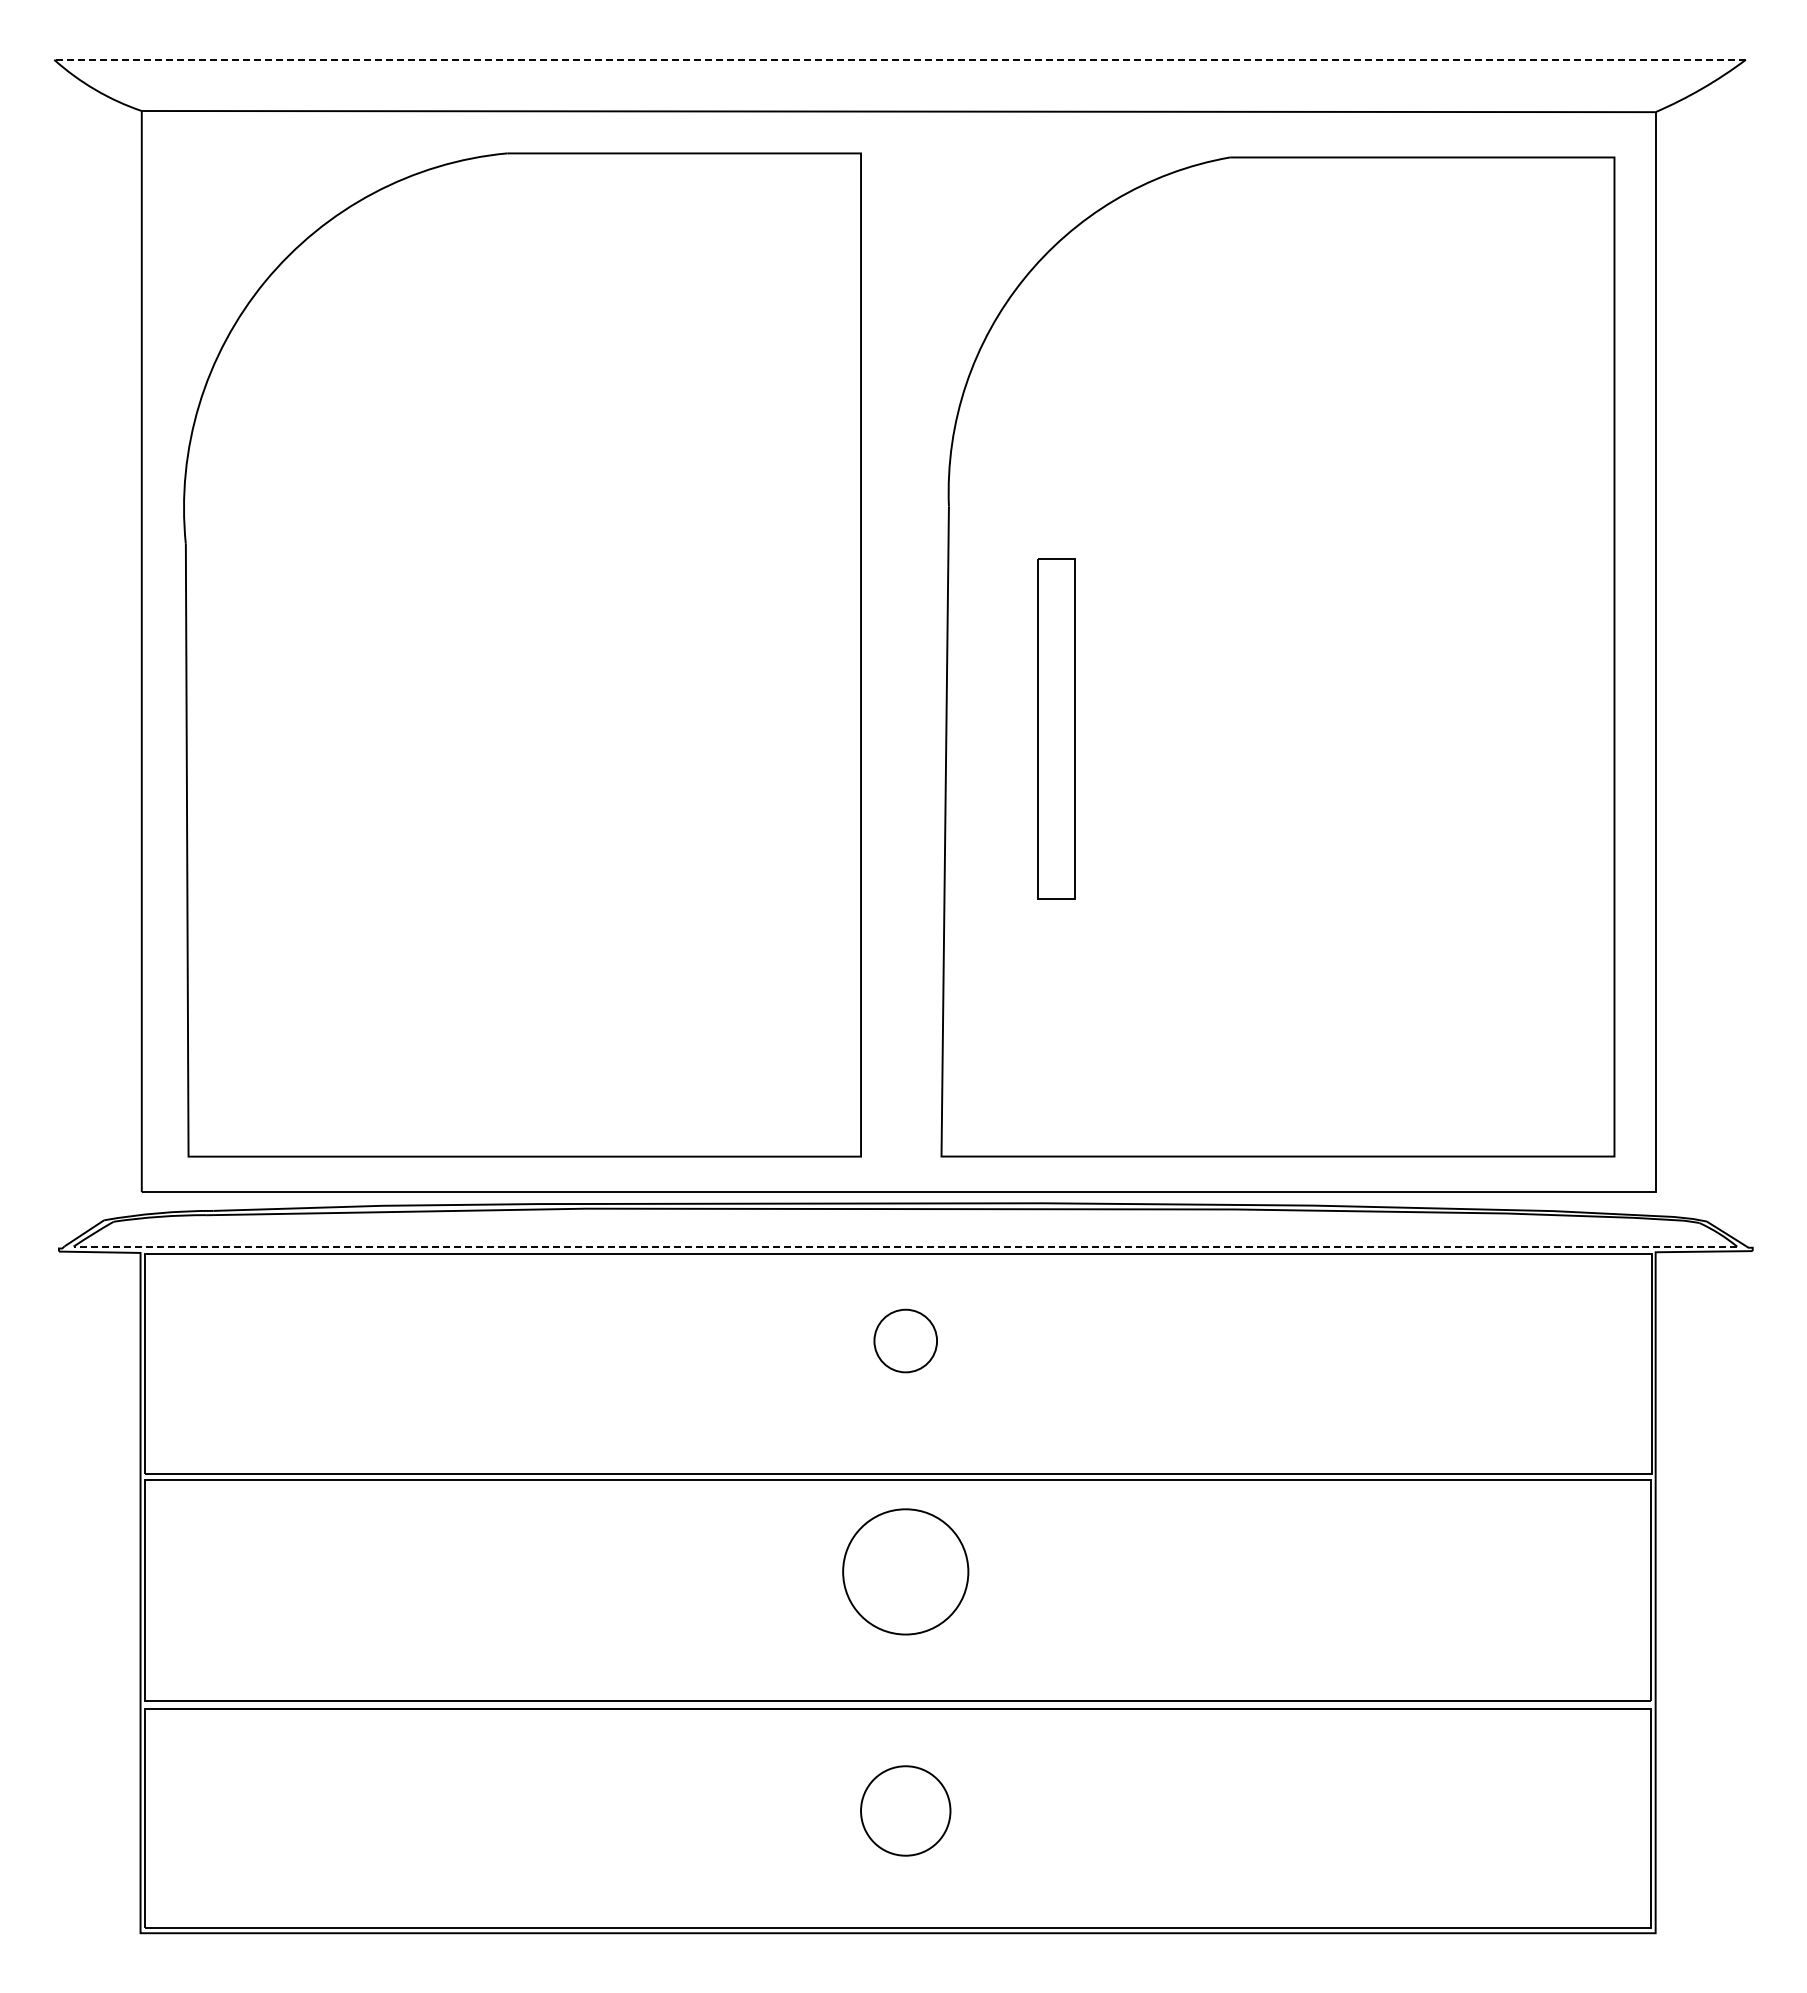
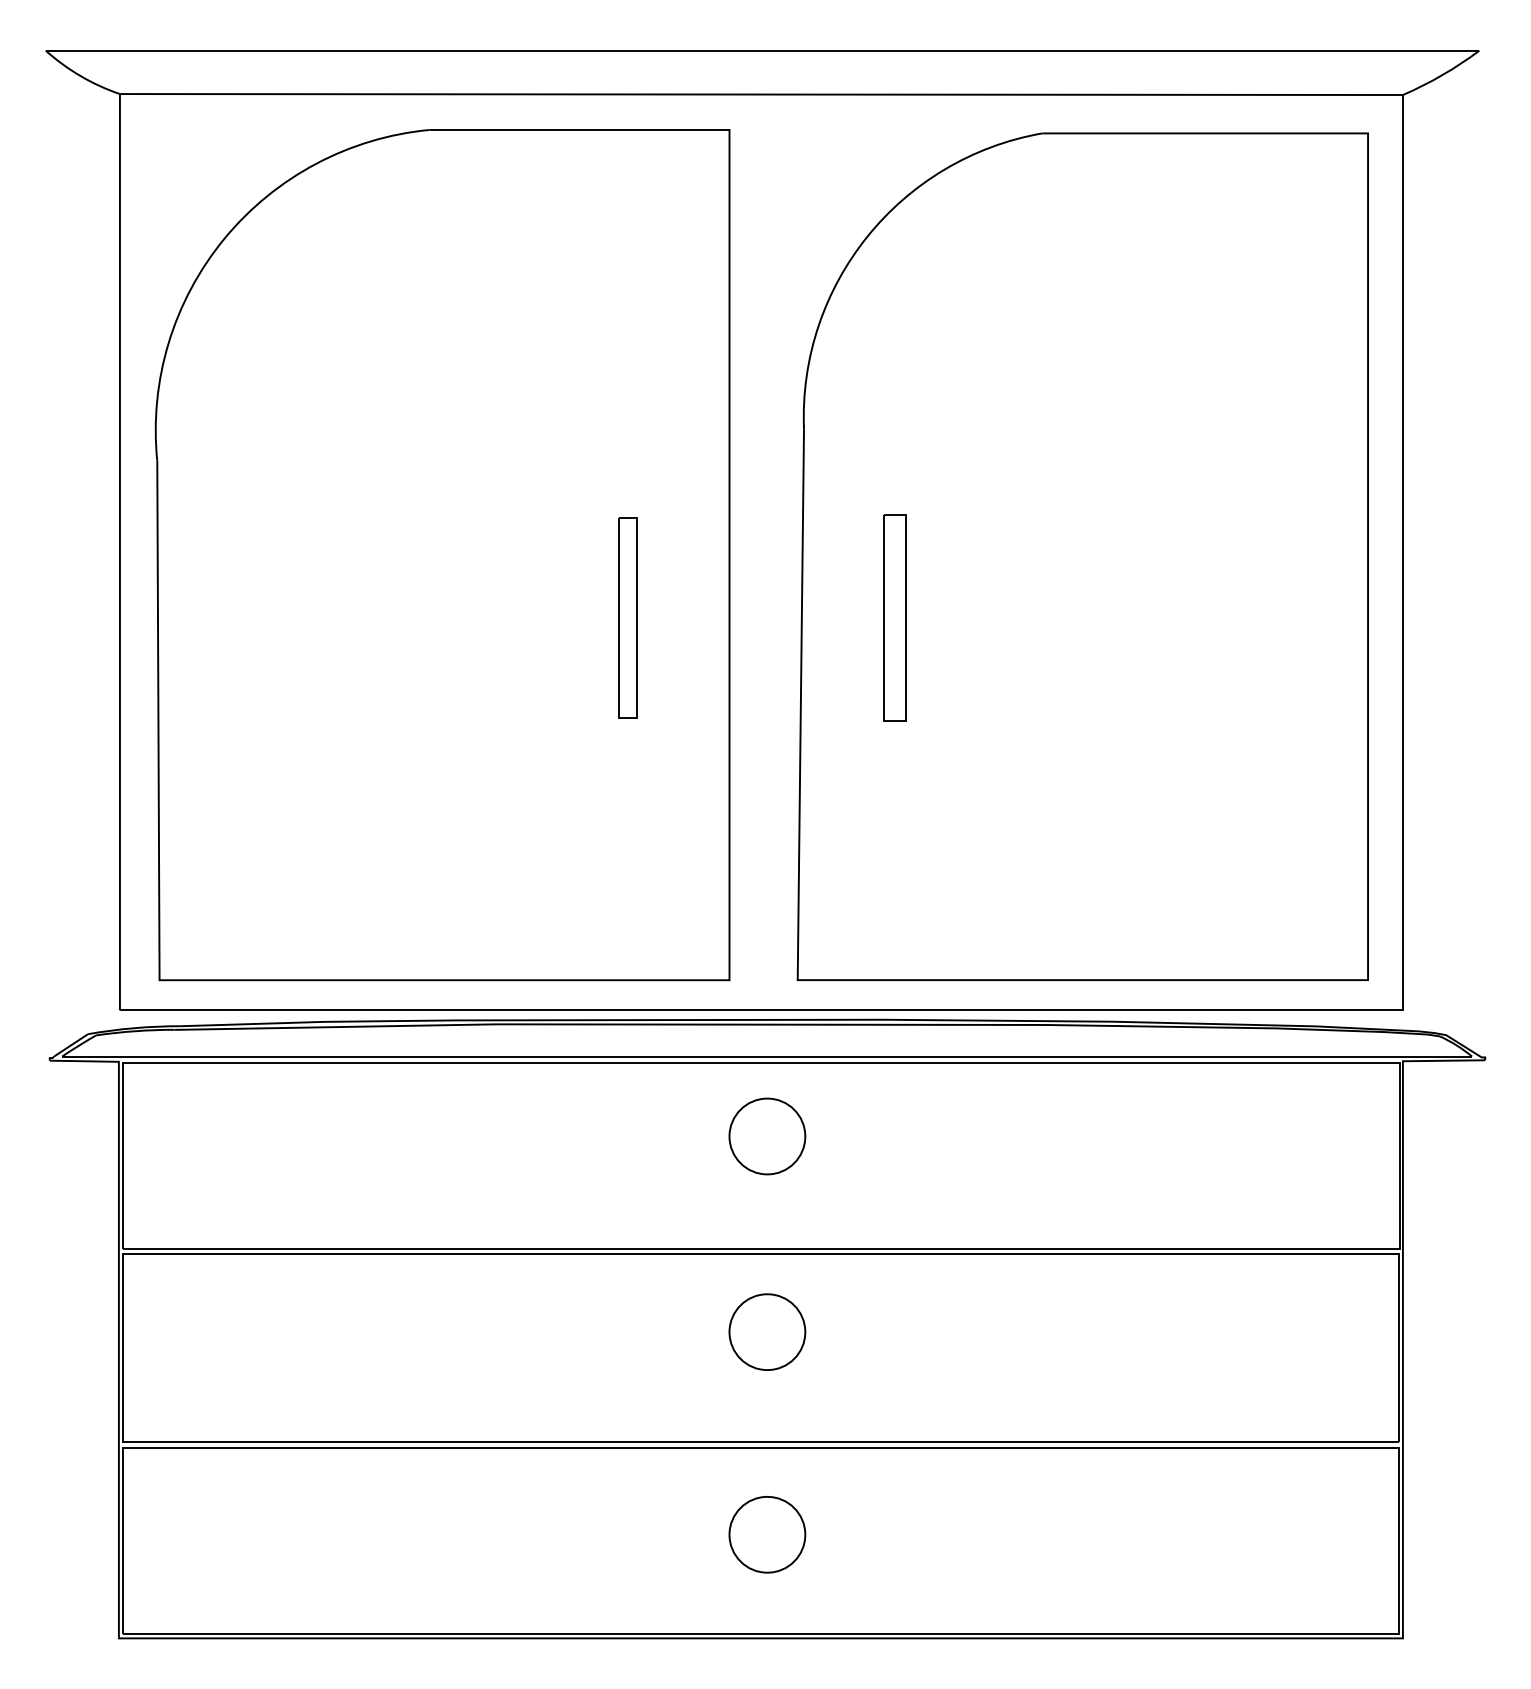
line: (900, 59) -> (762, 50), dashed -> solid
part: (740, 729) -> (627, 618), added
part: (1056, 729) -> (895, 618), size x0.71
line: (905, 1246) -> (767, 1056), dashed -> solid
circle: (905, 1340) -> (767, 1136), size x1.43
circle: (905, 1571) -> (767, 1331), size x0.71

